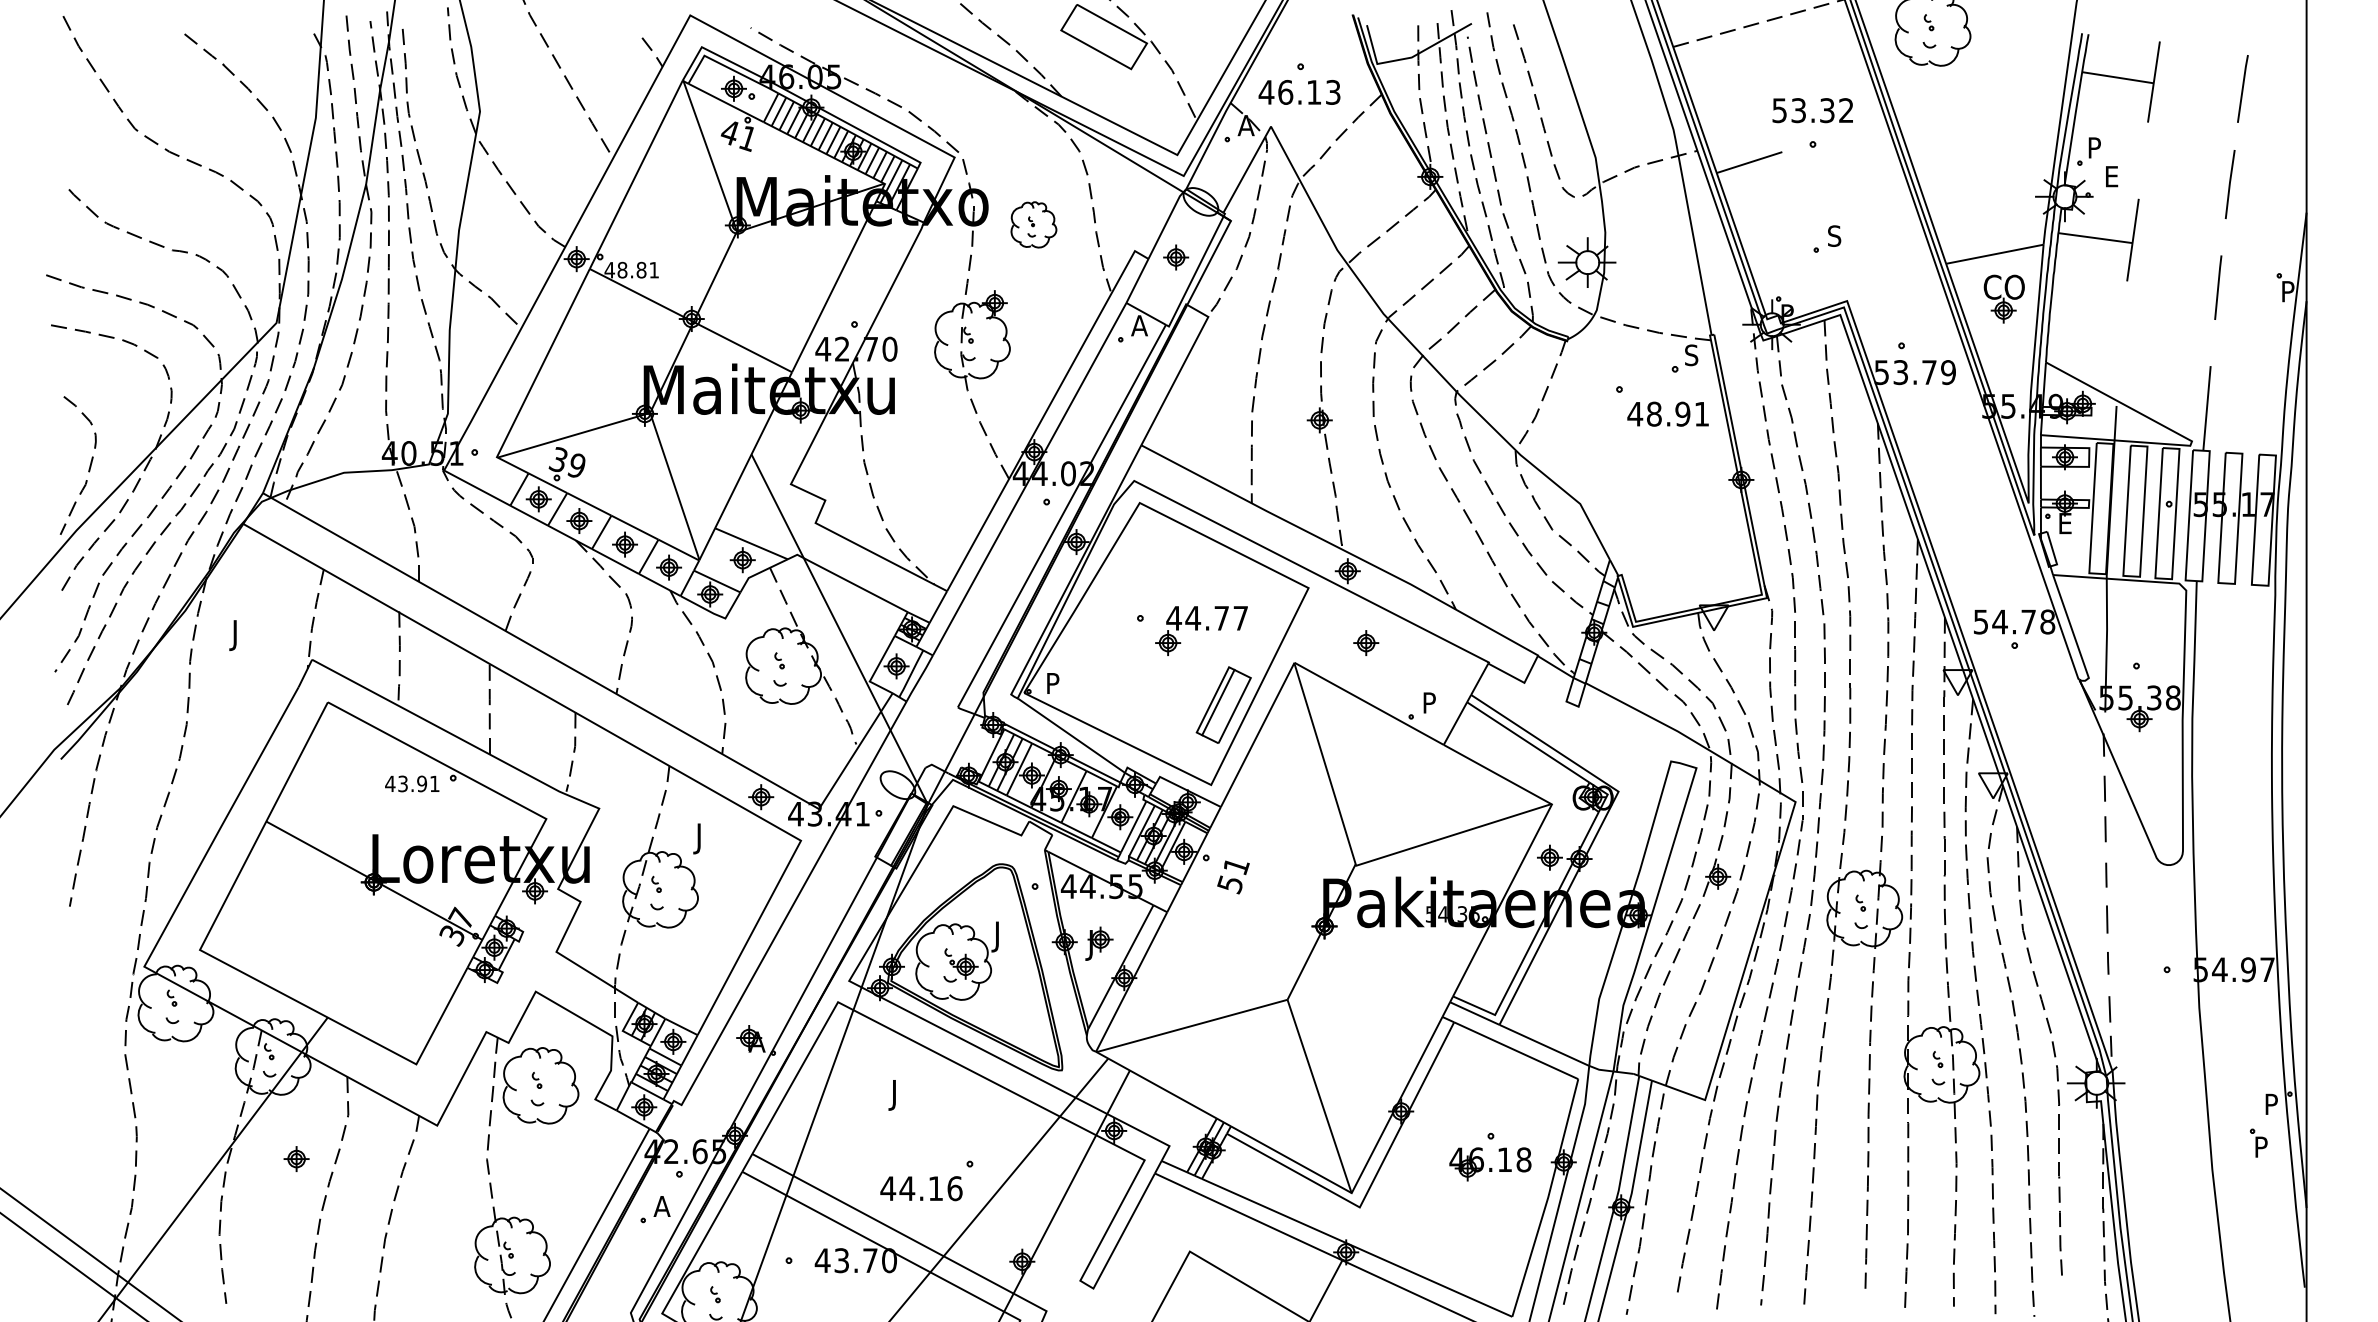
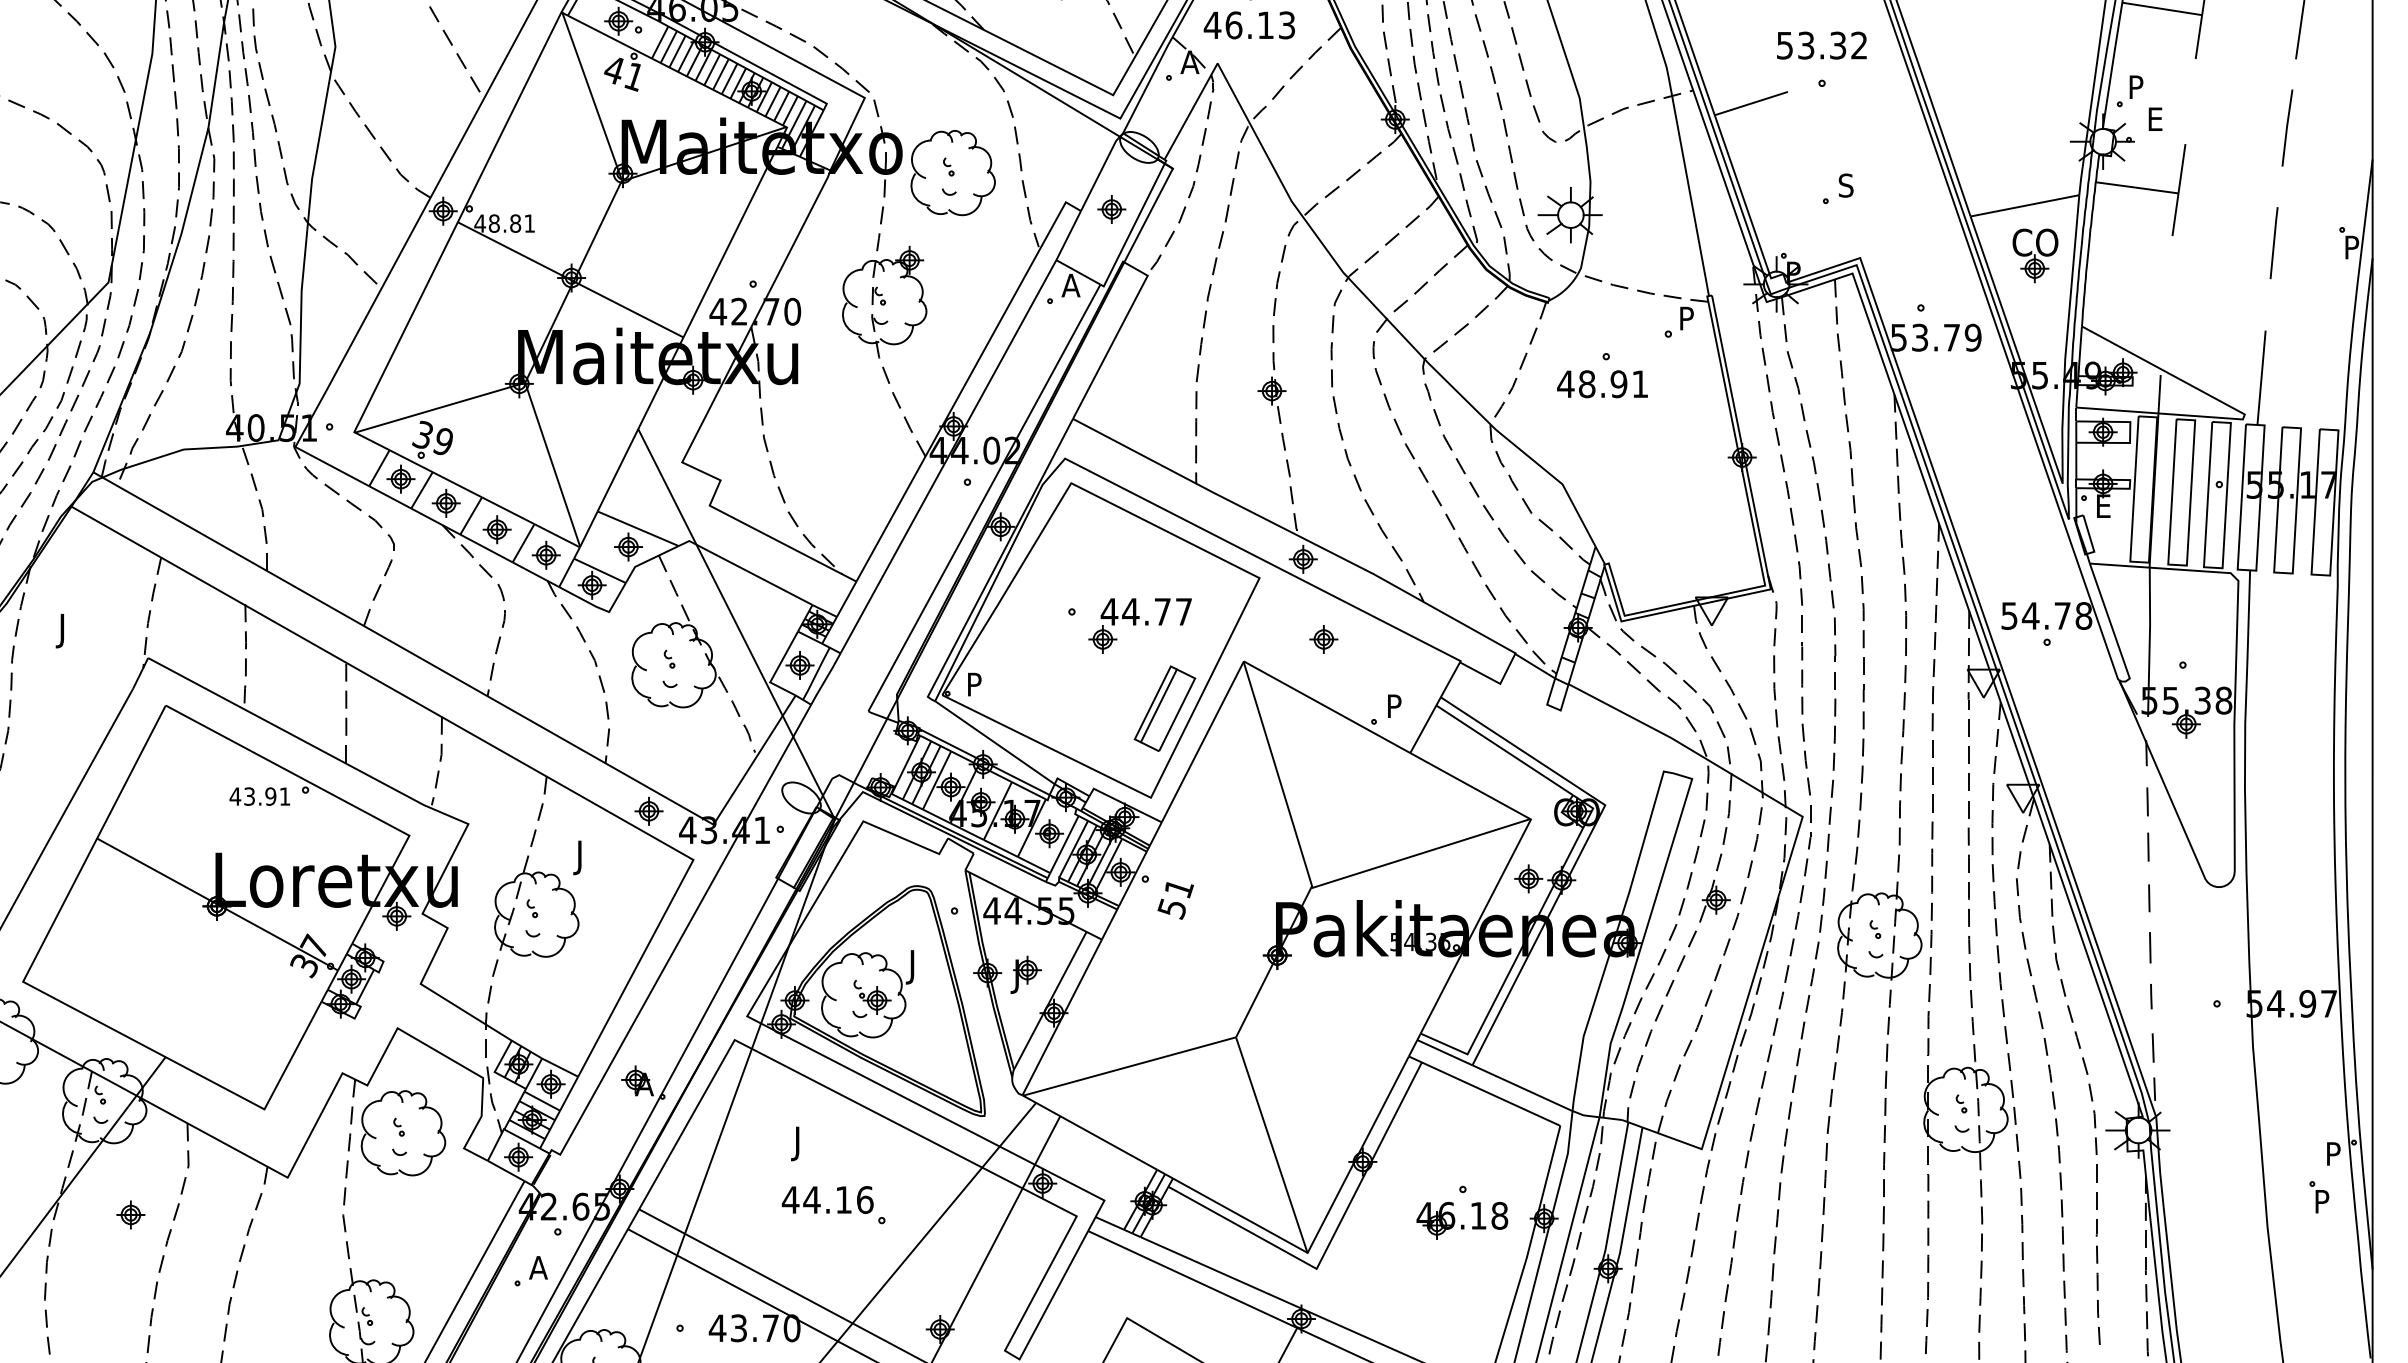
part: (1033, 224) -> (952, 172), size x1.67
text: (1691, 355) -> (1686, 318), S -> P
text: (1667, 413) -> (1601, 383), moved
text: (921, 1188) -> (827, 1199), moved

